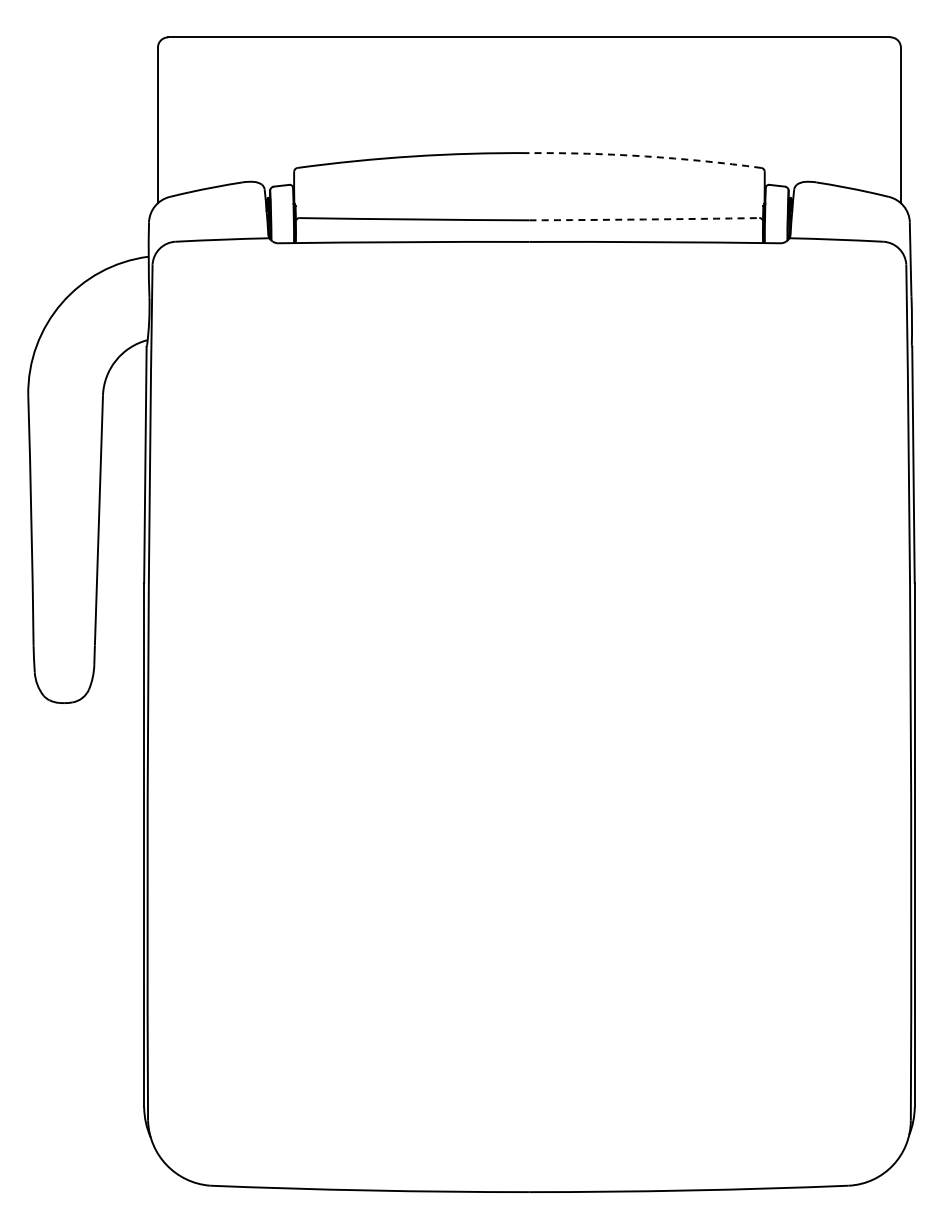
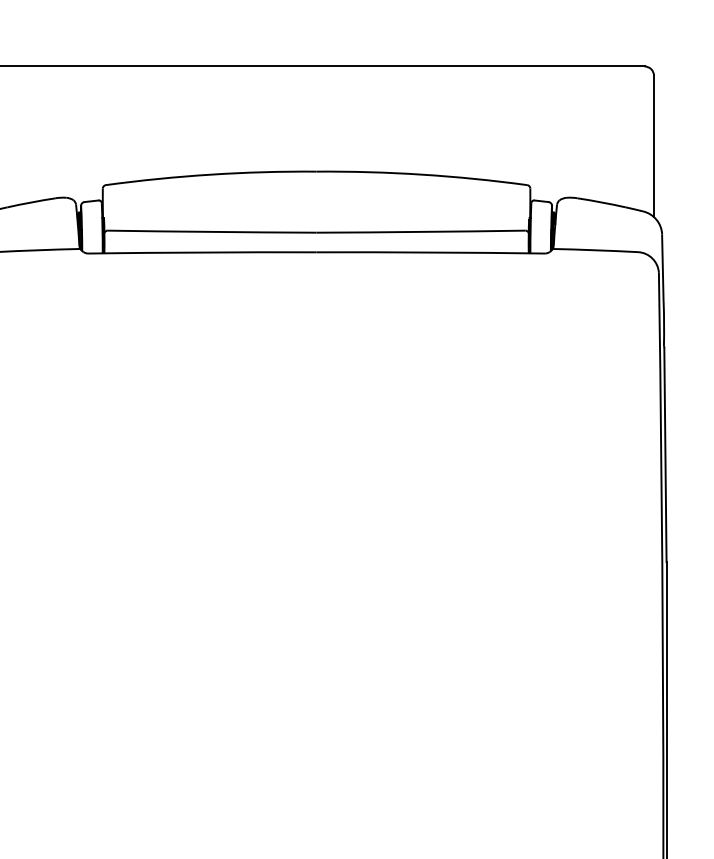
arc: (645, 156) -> (422, 174), dashed -> solid
arc: (644, 219) -> (421, 231), dashed -> solid

